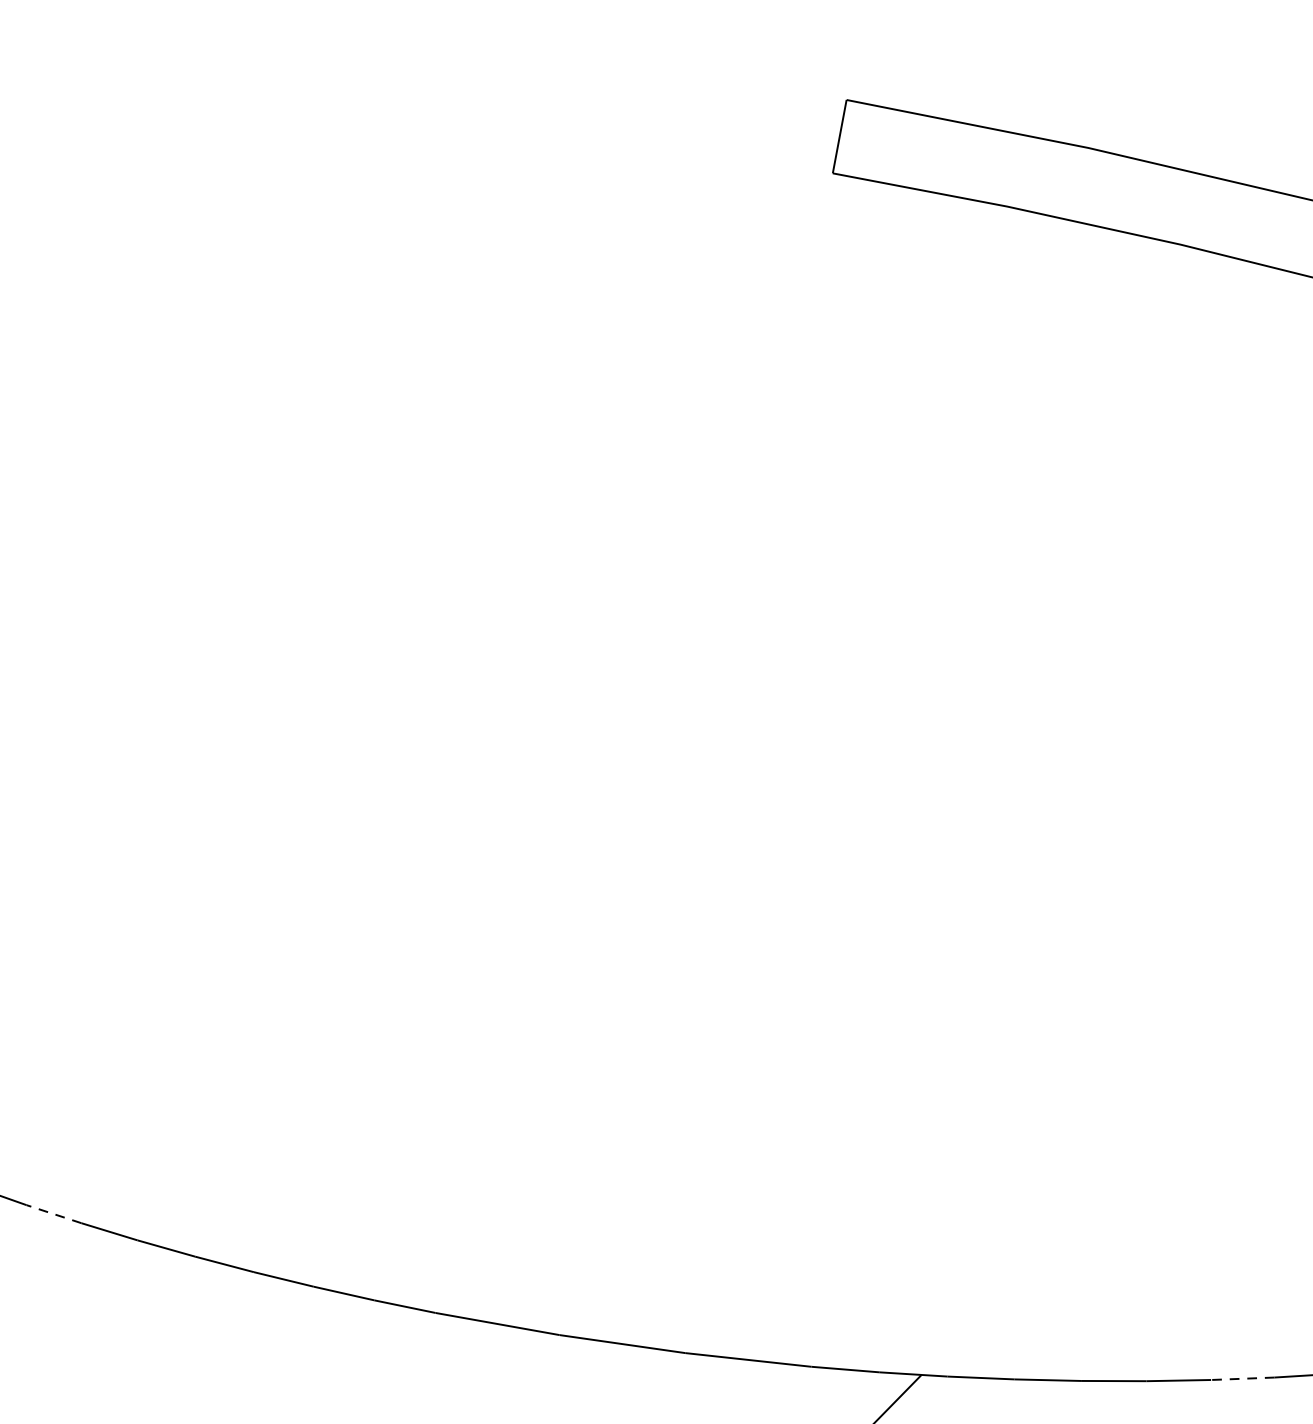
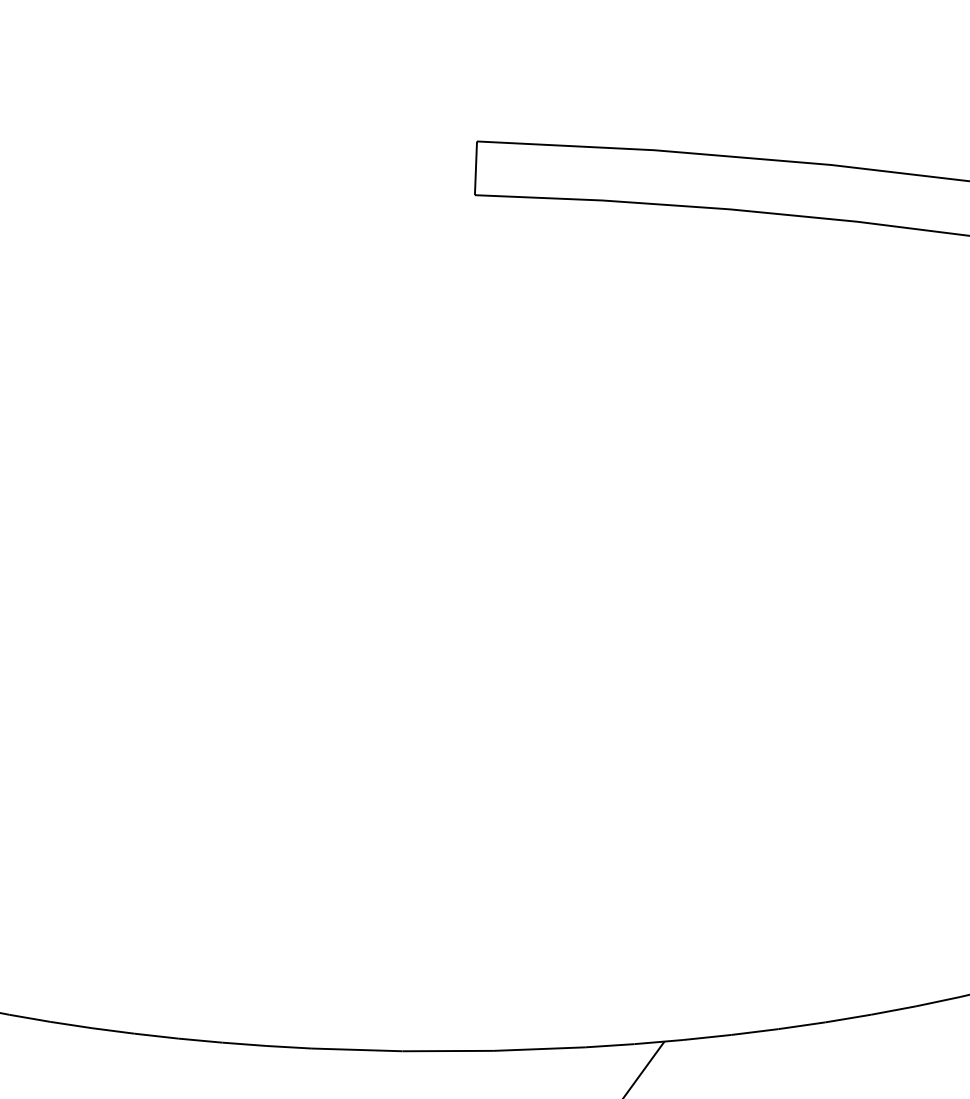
line: (53, 1214) -> (29, 1018), dashed -> solid
line: (1242, 1378) -> (893, 1010), dashed -> solid

